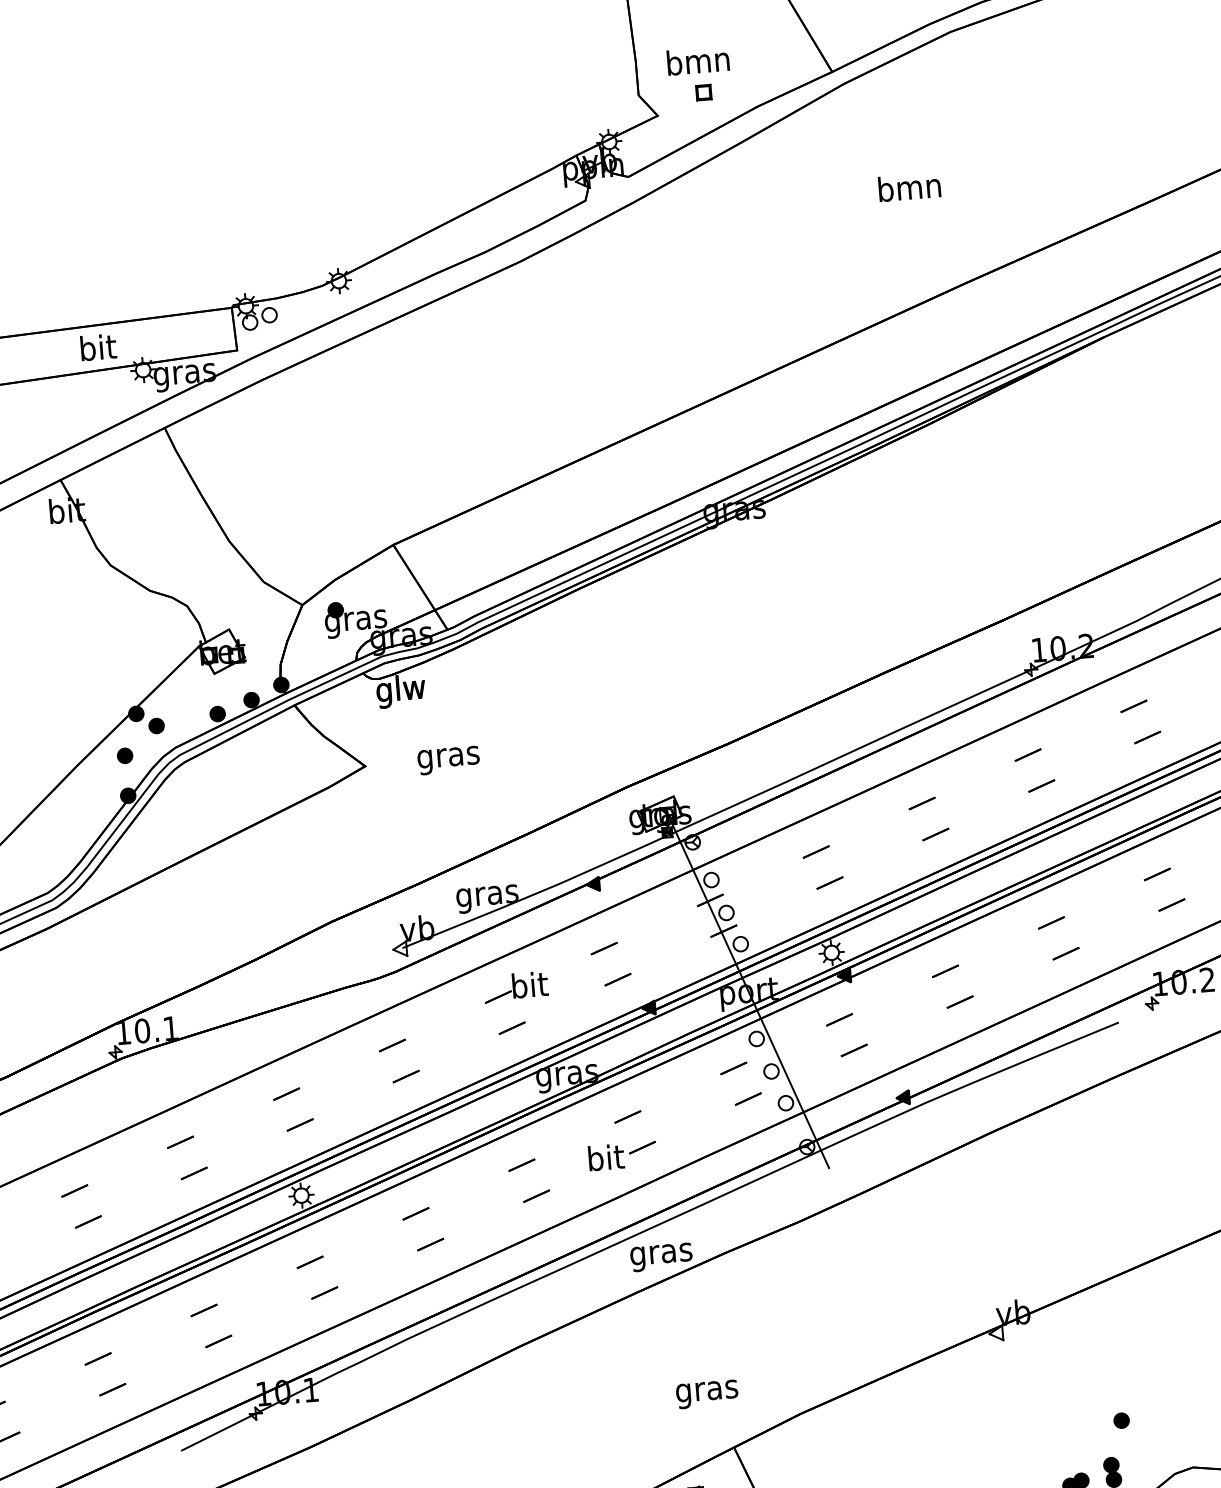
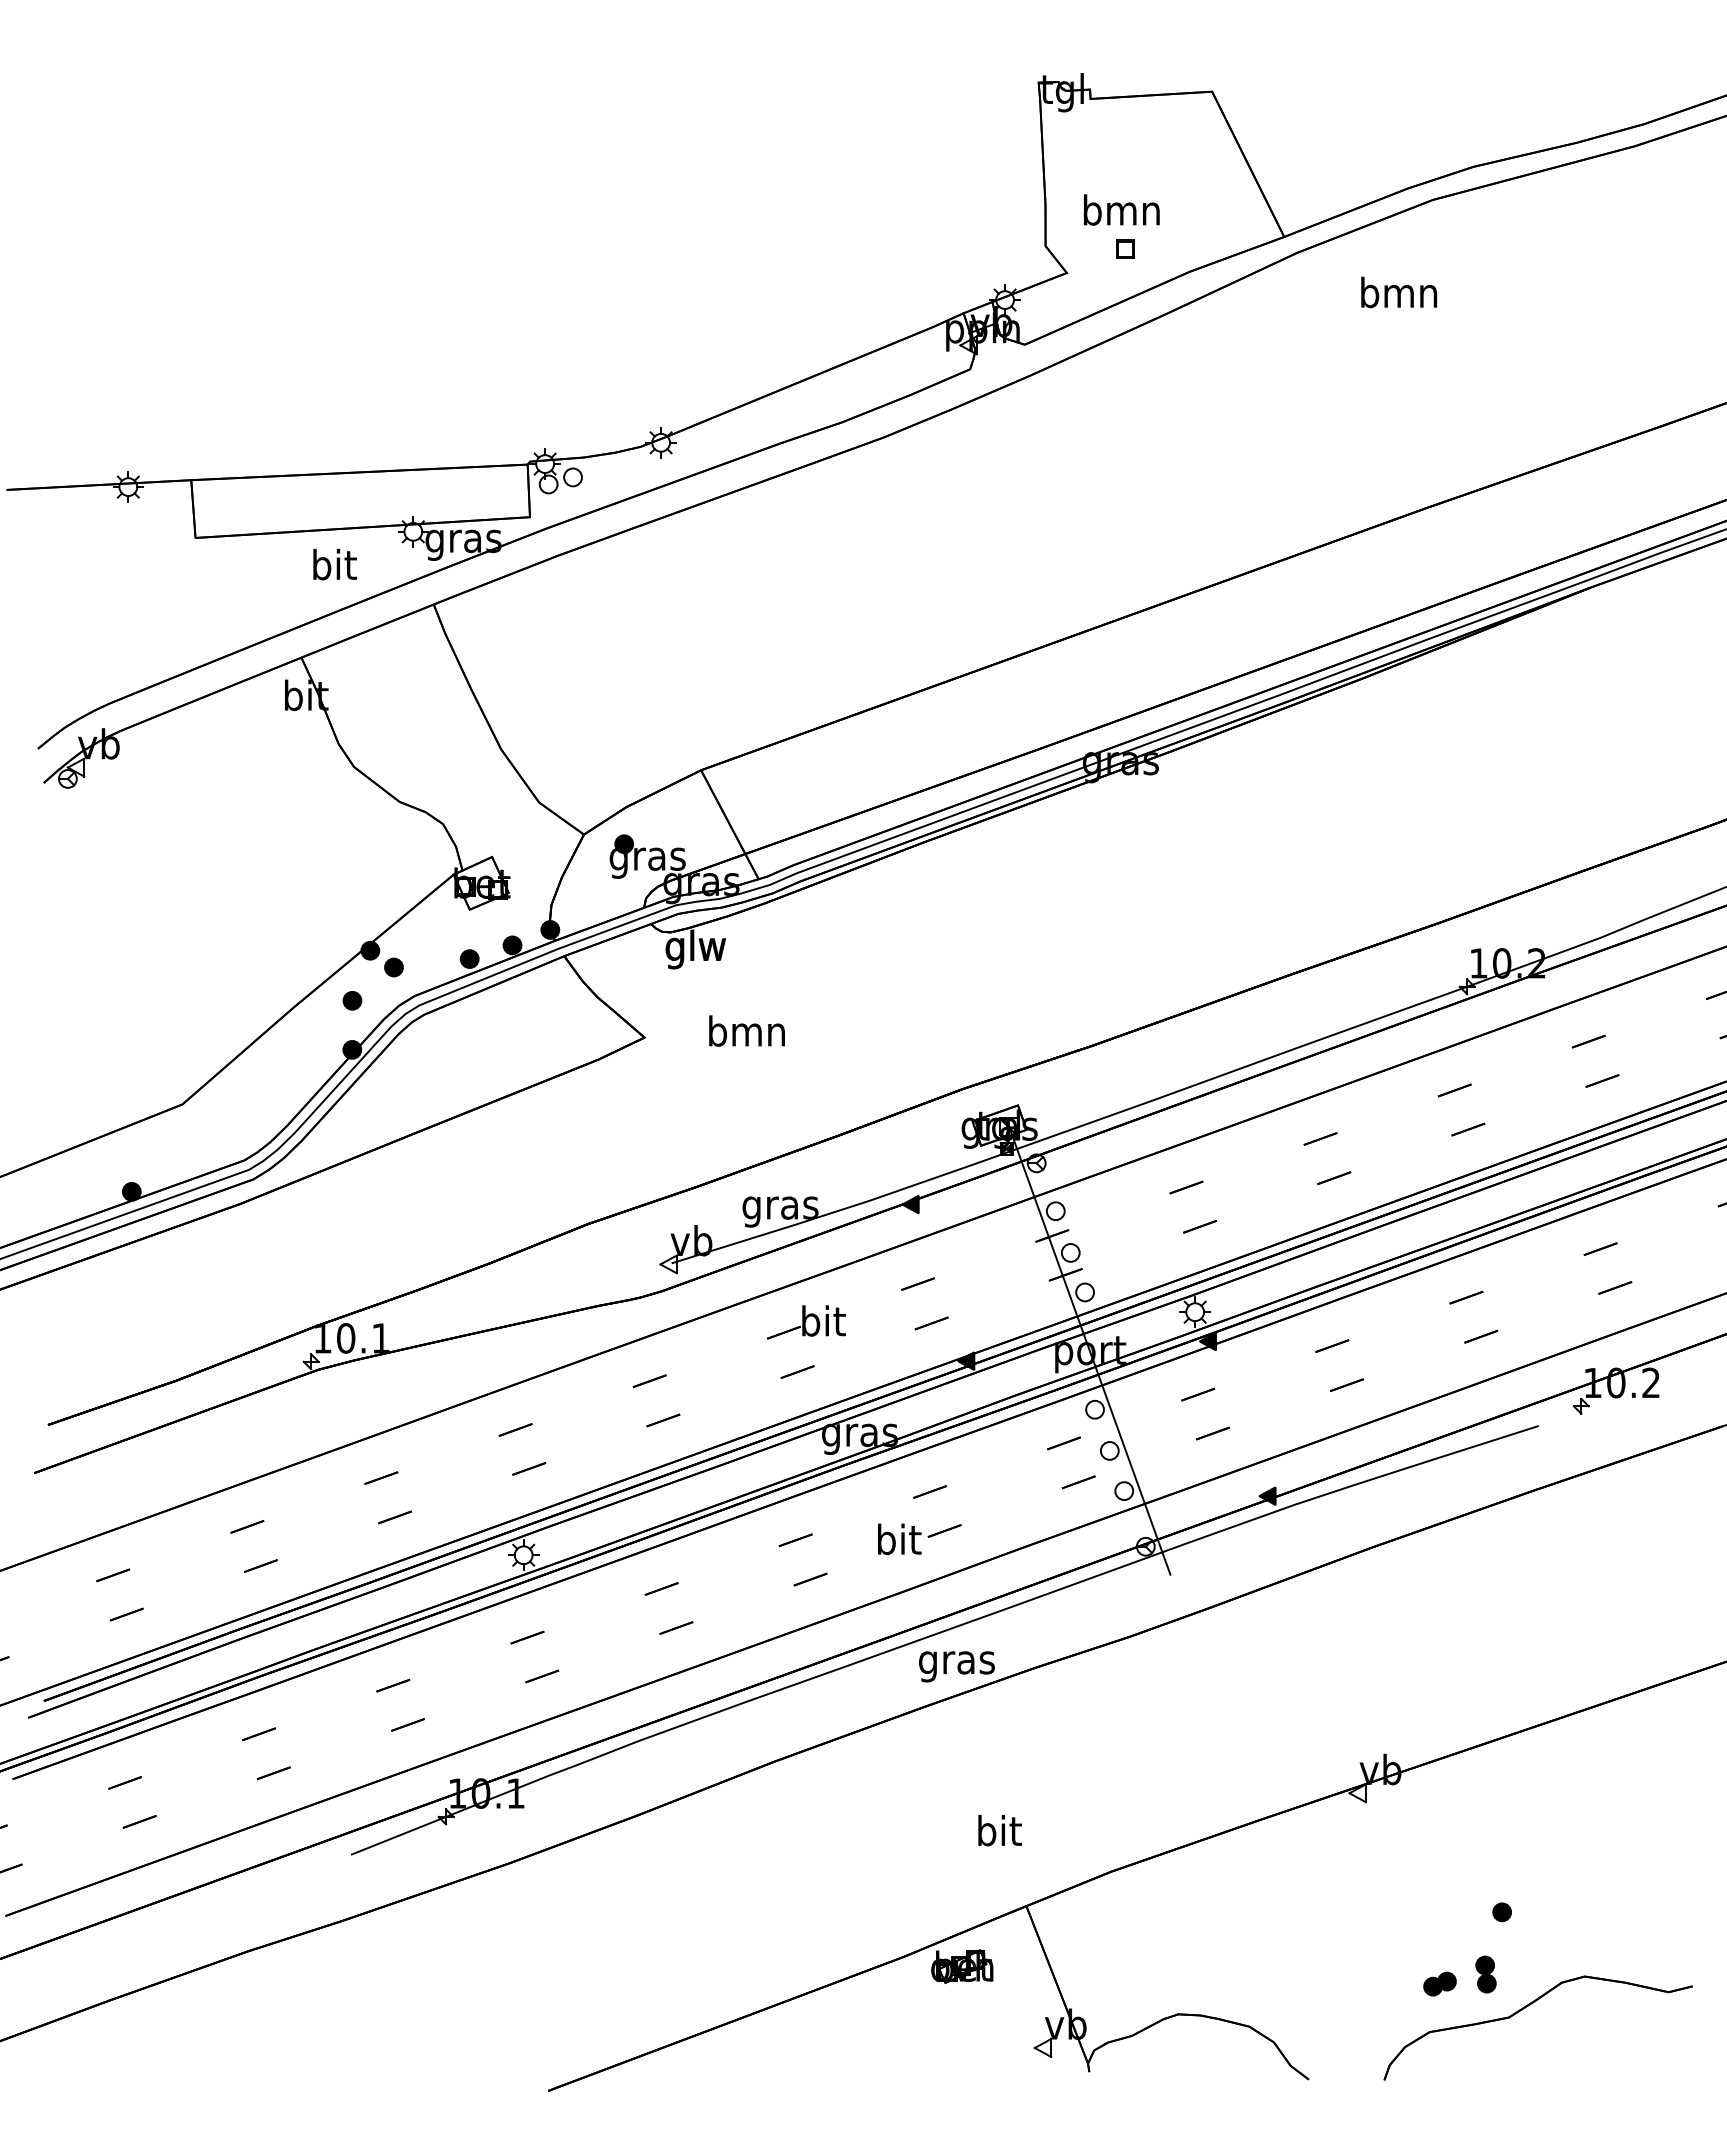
text: (909, 187) -> (1398, 292), moved
text: (98, 347) -> (334, 564), moved
text: (448, 756) -> (747, 1034), gras -> bmn
text: (707, 1391) -> (999, 1834), gras -> bit

